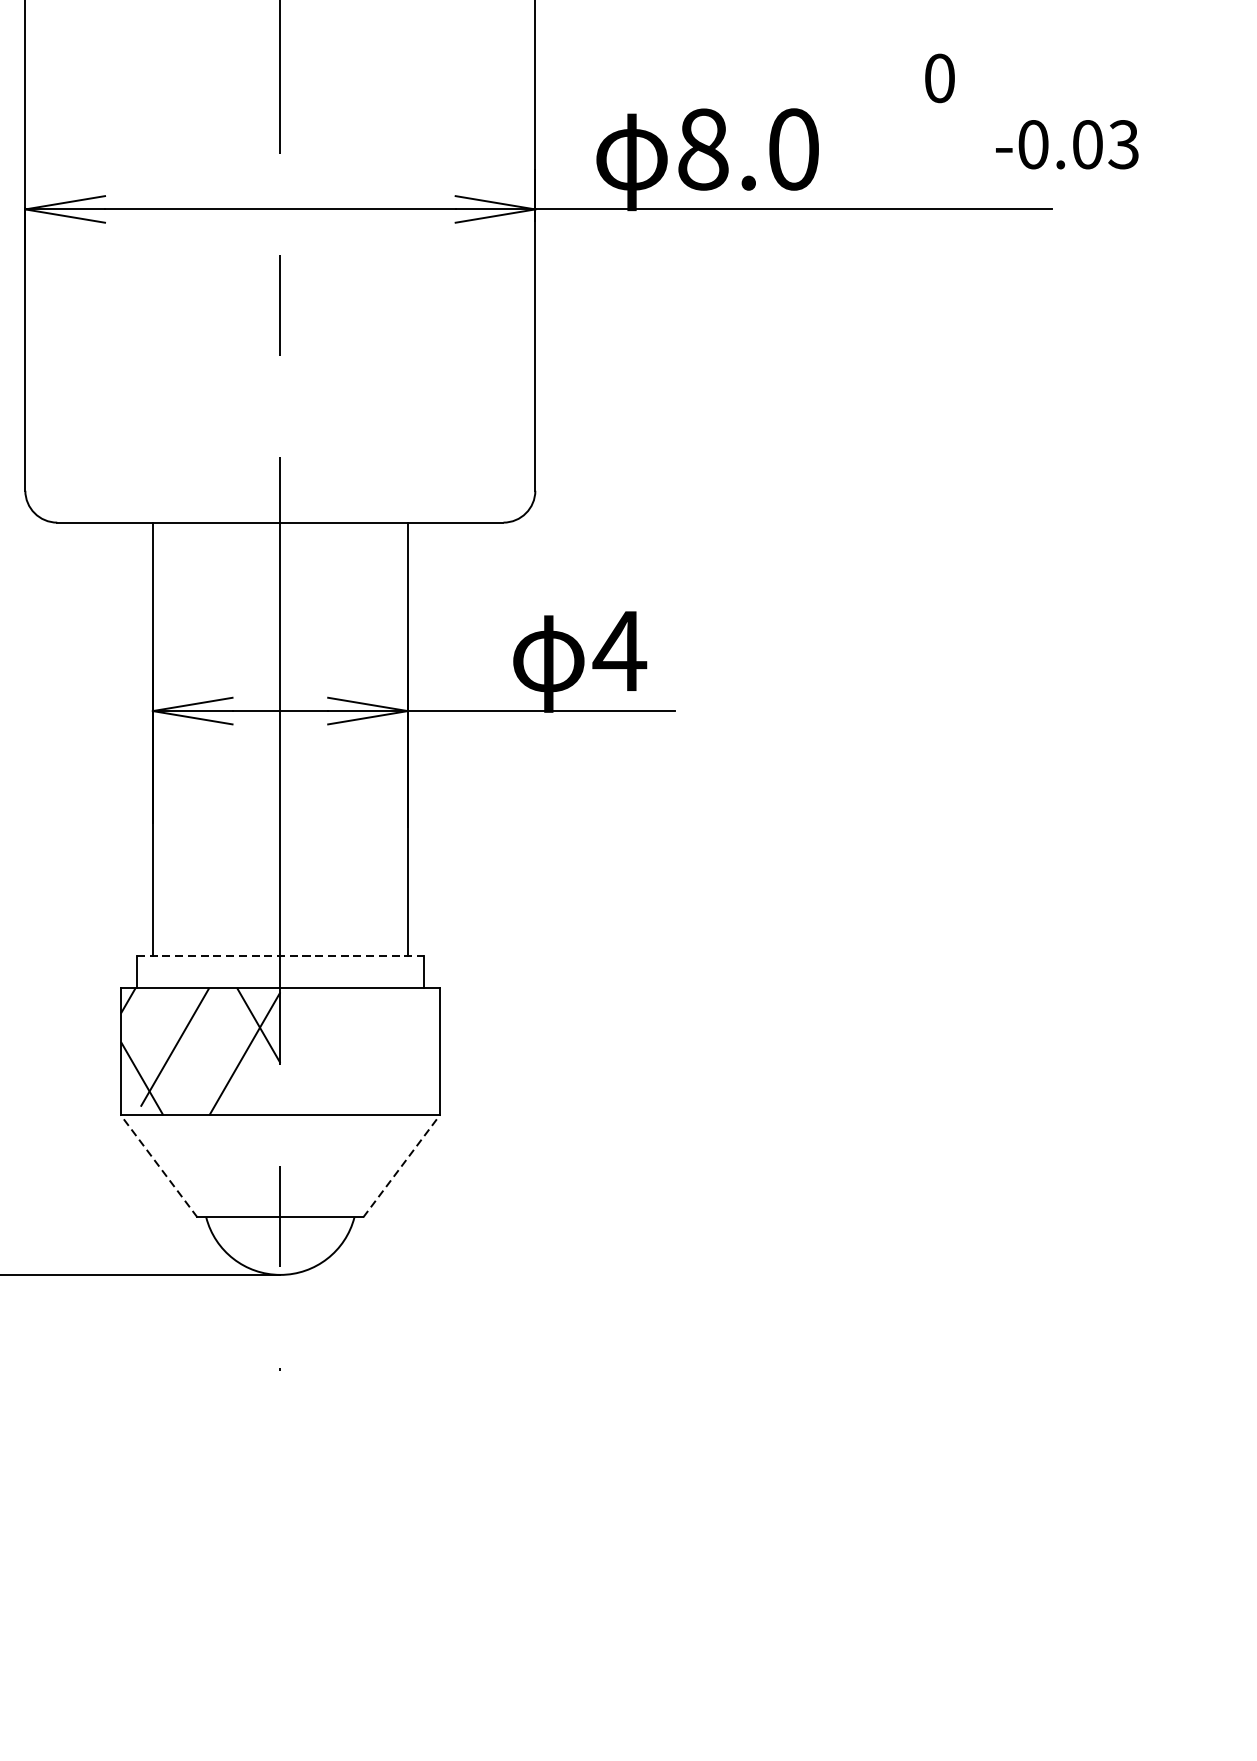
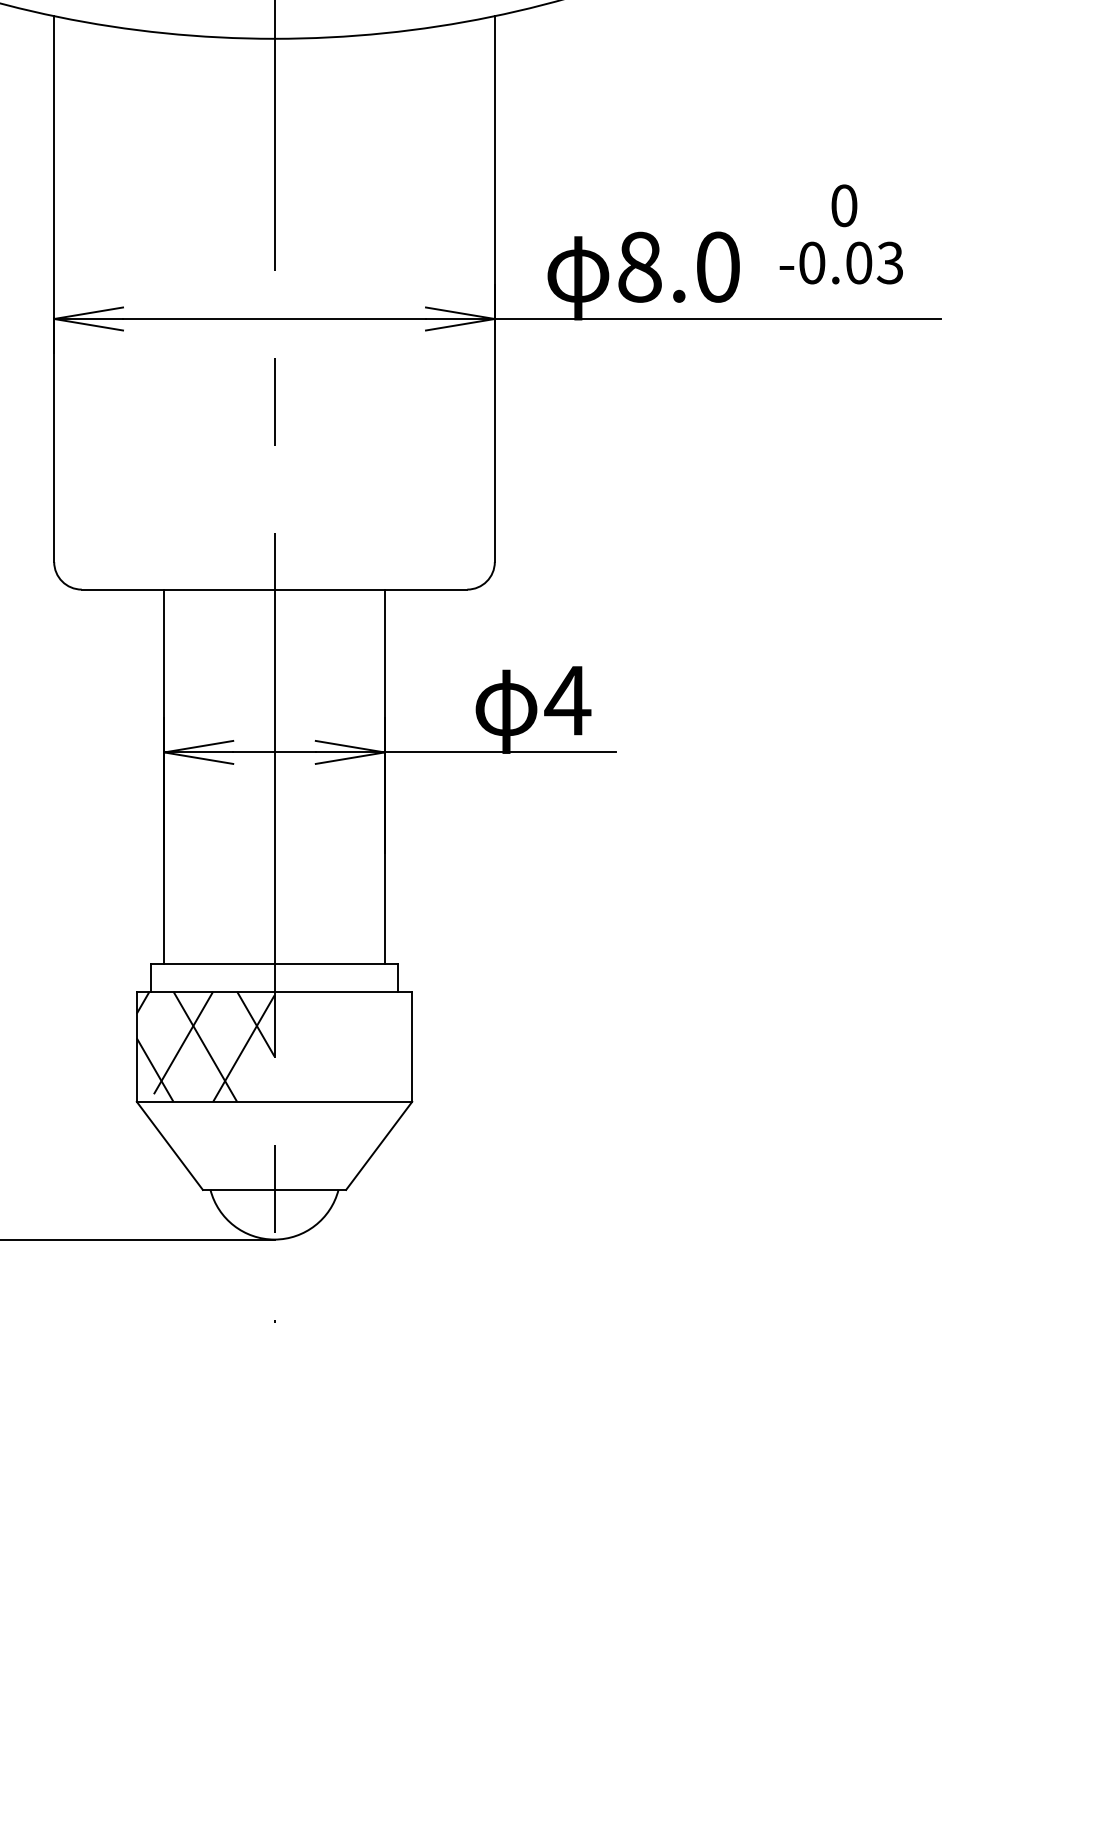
text: (1066, 144) -> (840, 262), moved
line: (280, 956) -> (274, 964), dashed -> solid
line: (200, 1051) -> (205, 1046), added
line: (158, 1166) -> (169, 1145), dashed -> solid
line: (401, 1166) -> (379, 1145), dashed -> solid

